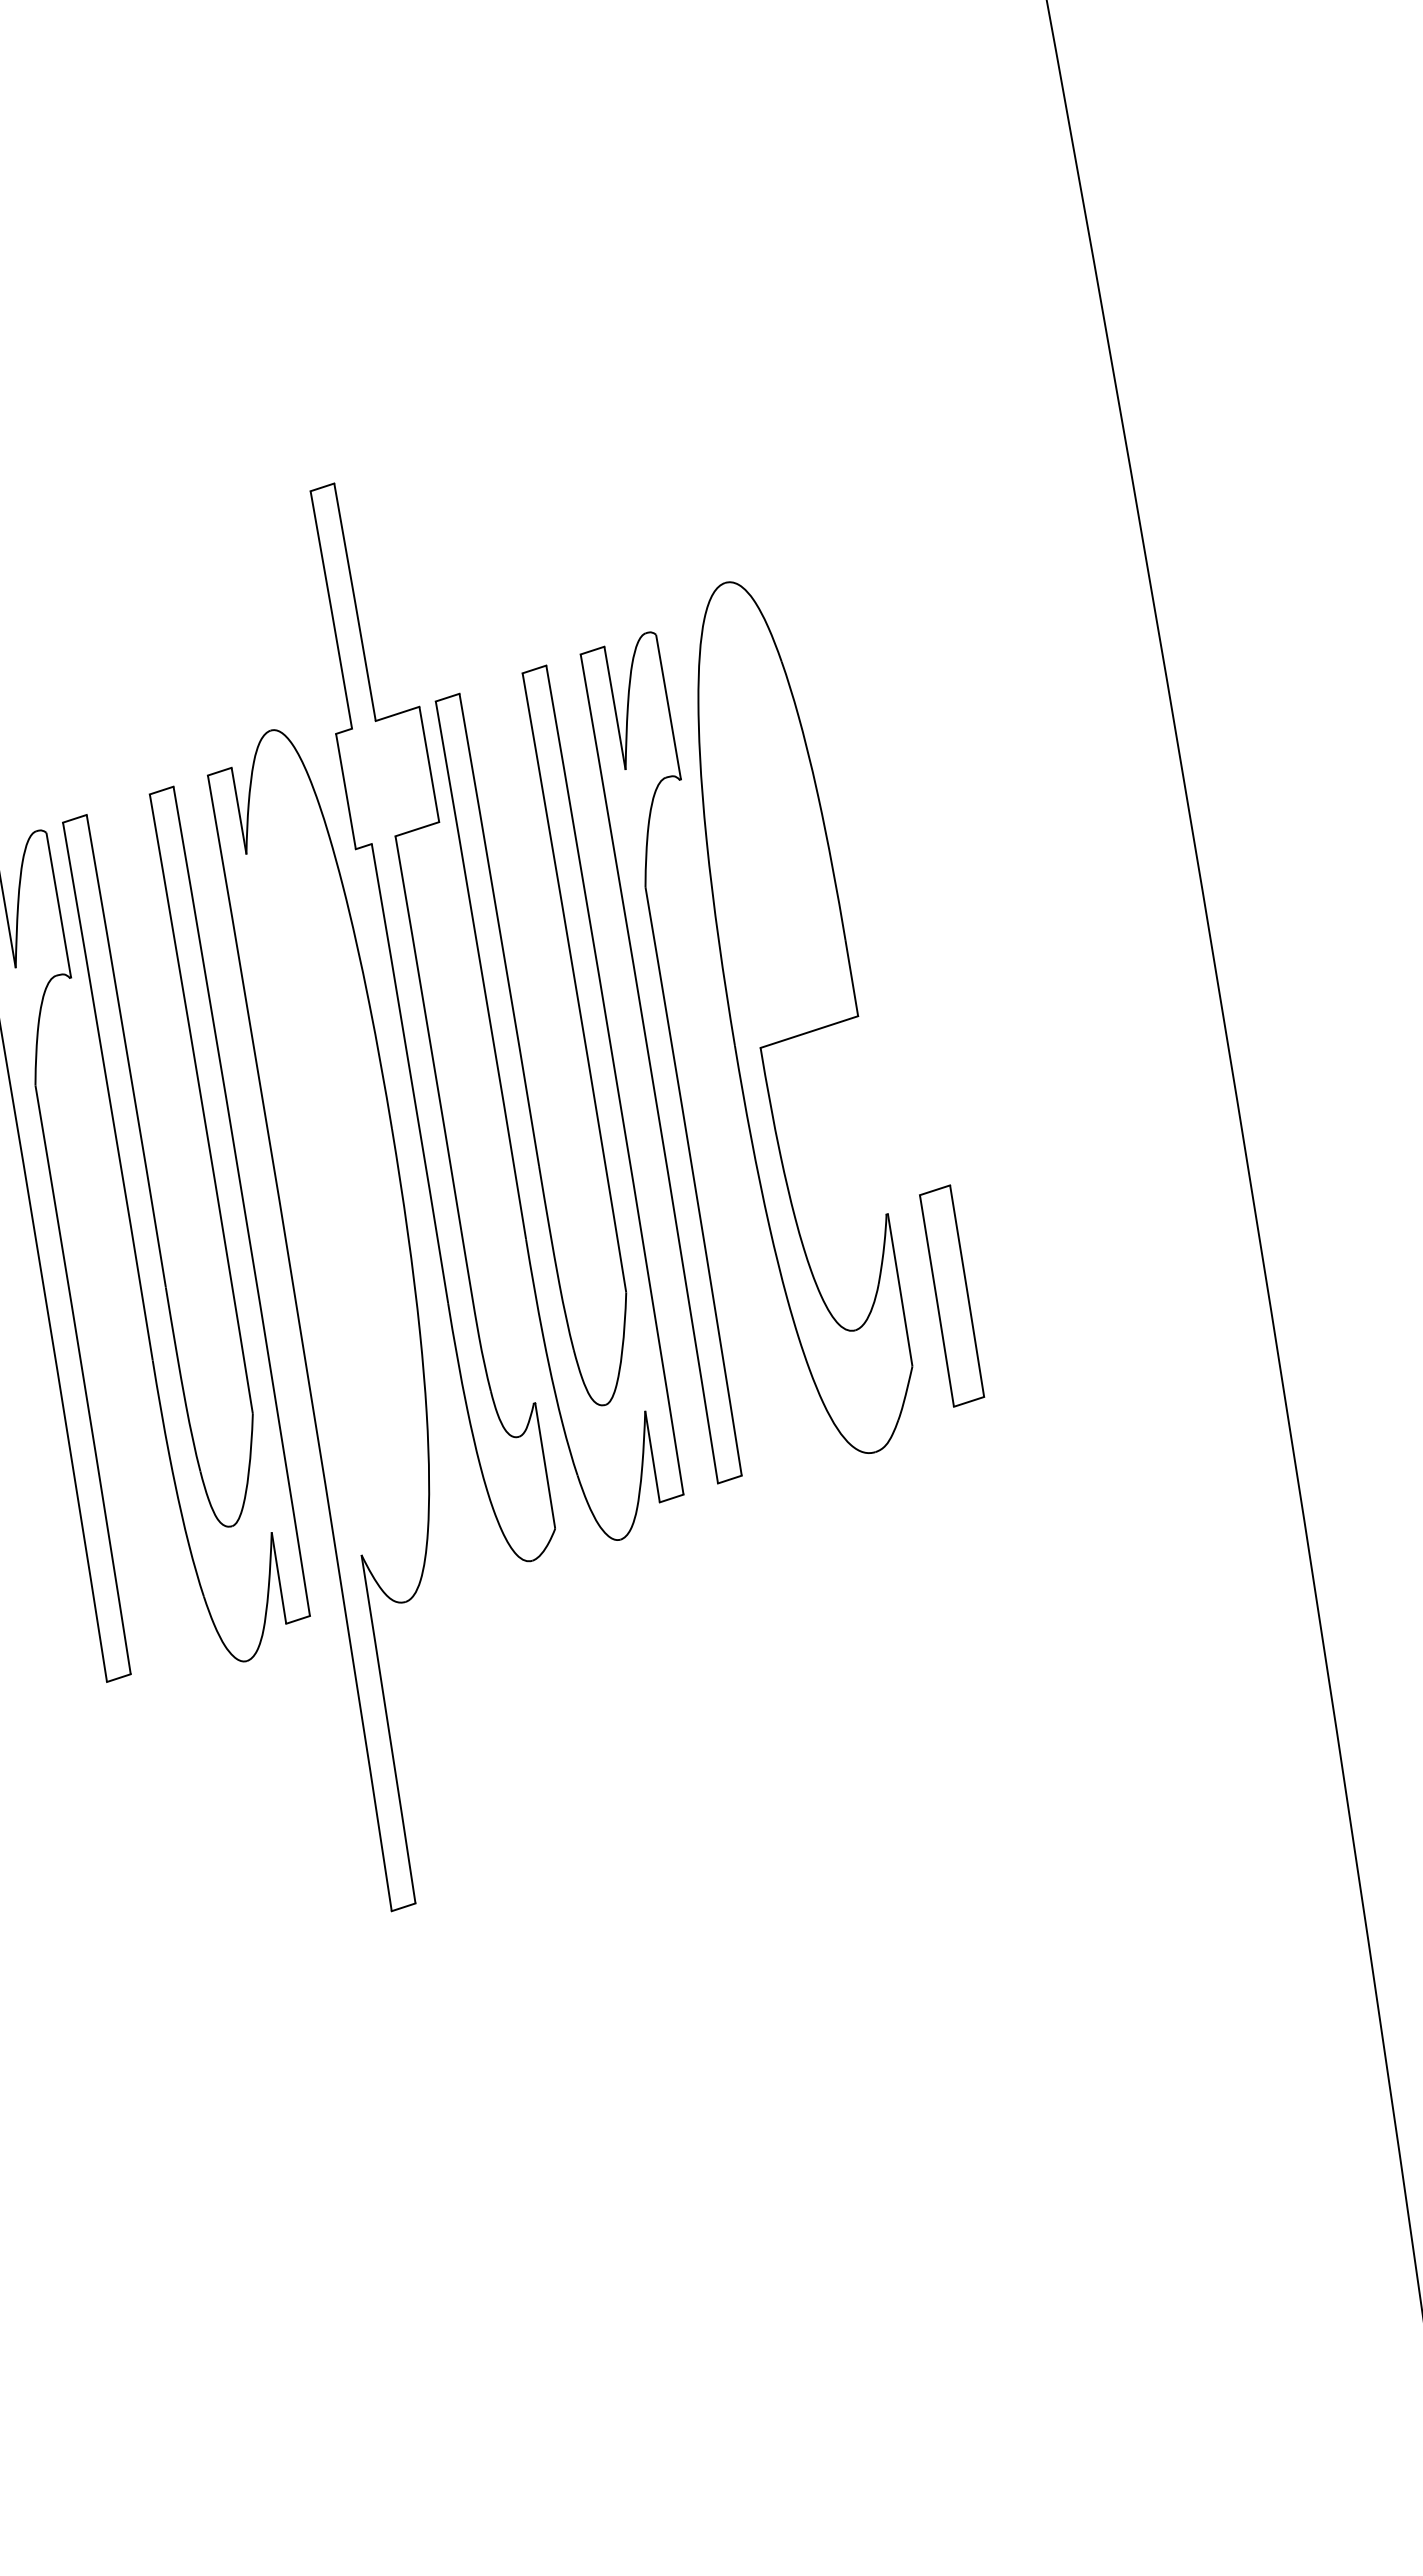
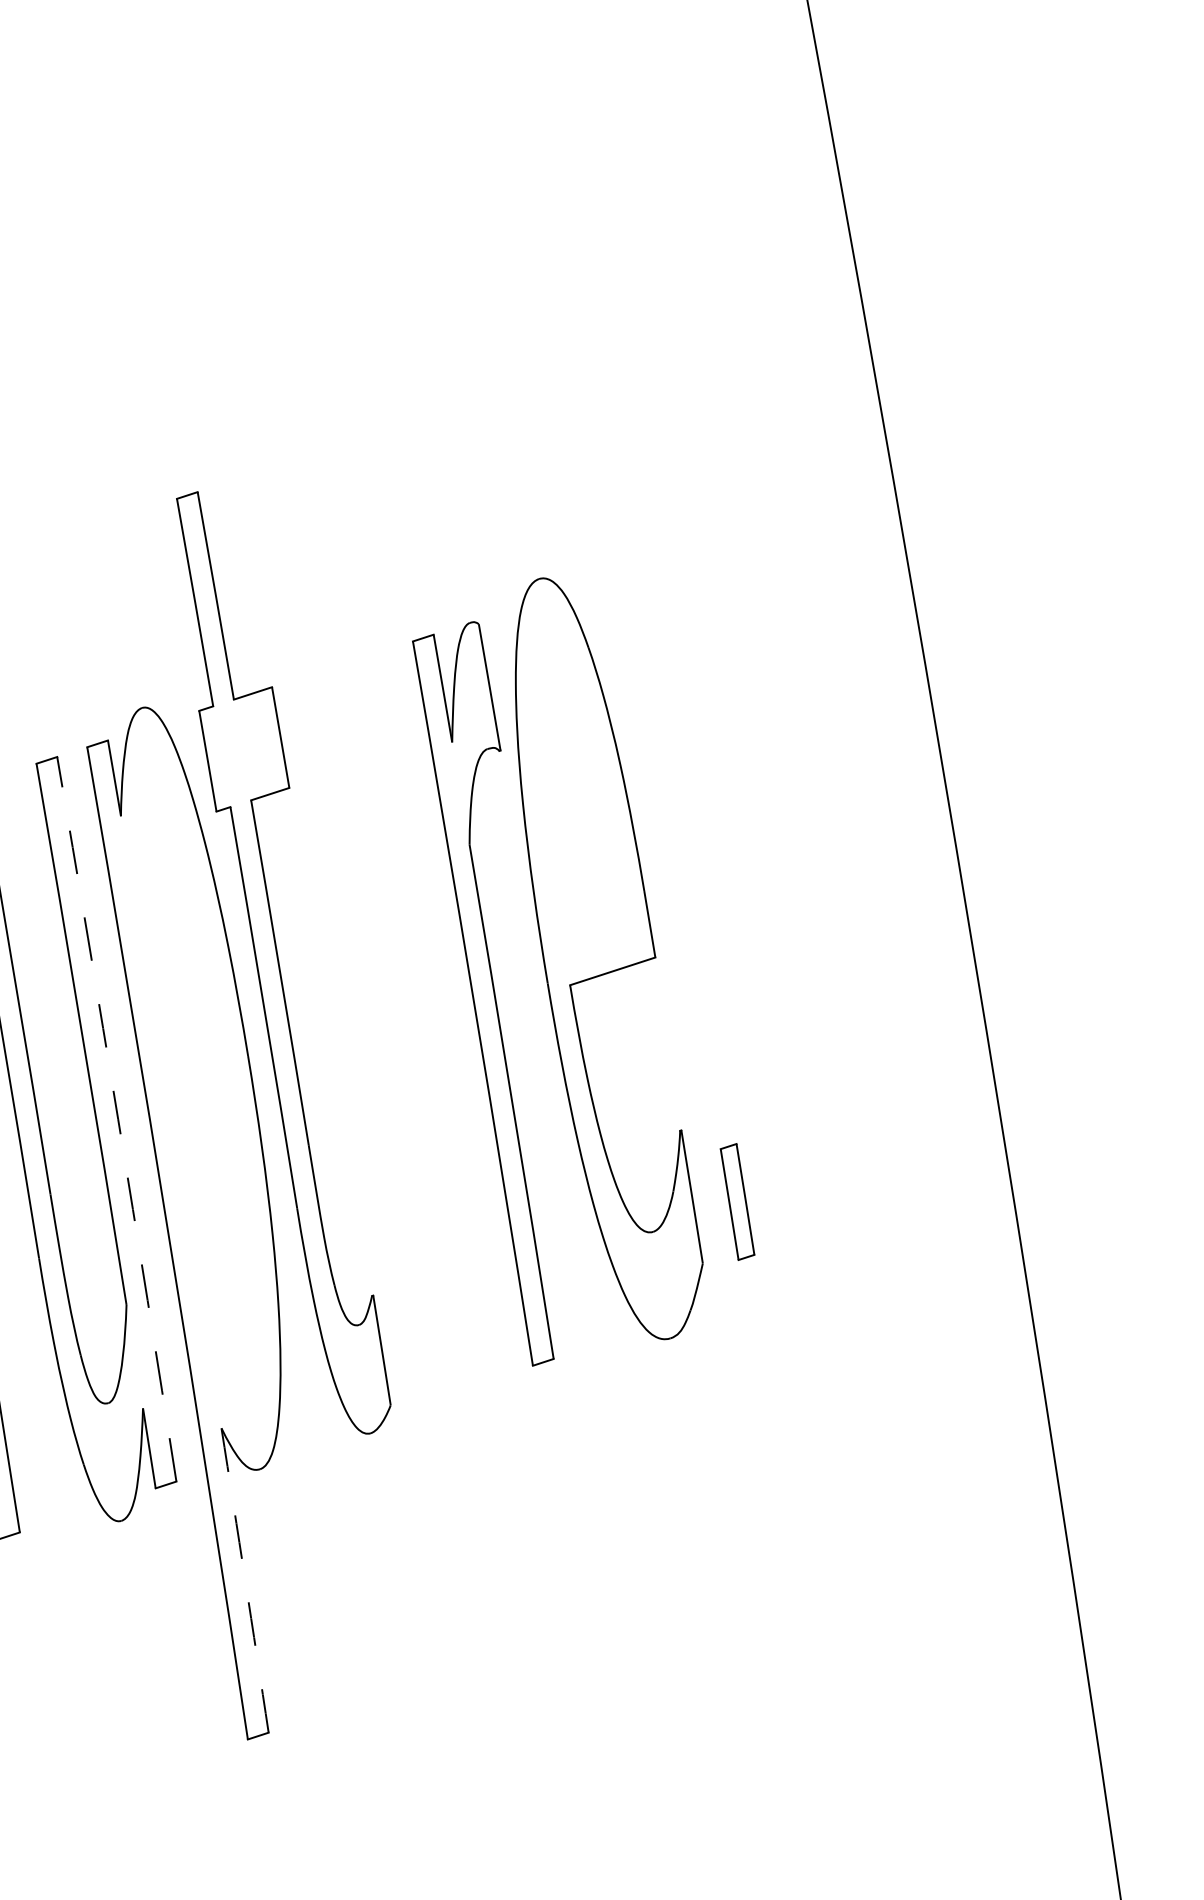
part: (530, 1106) -> (369, 1036), removed
arc: (243, 1201) -> (118, 1119), solid -> dashed
part: (952, 1295) -> (737, 1201), size x0.6
arc: (388, 1729) -> (245, 1580), solid -> dashed

